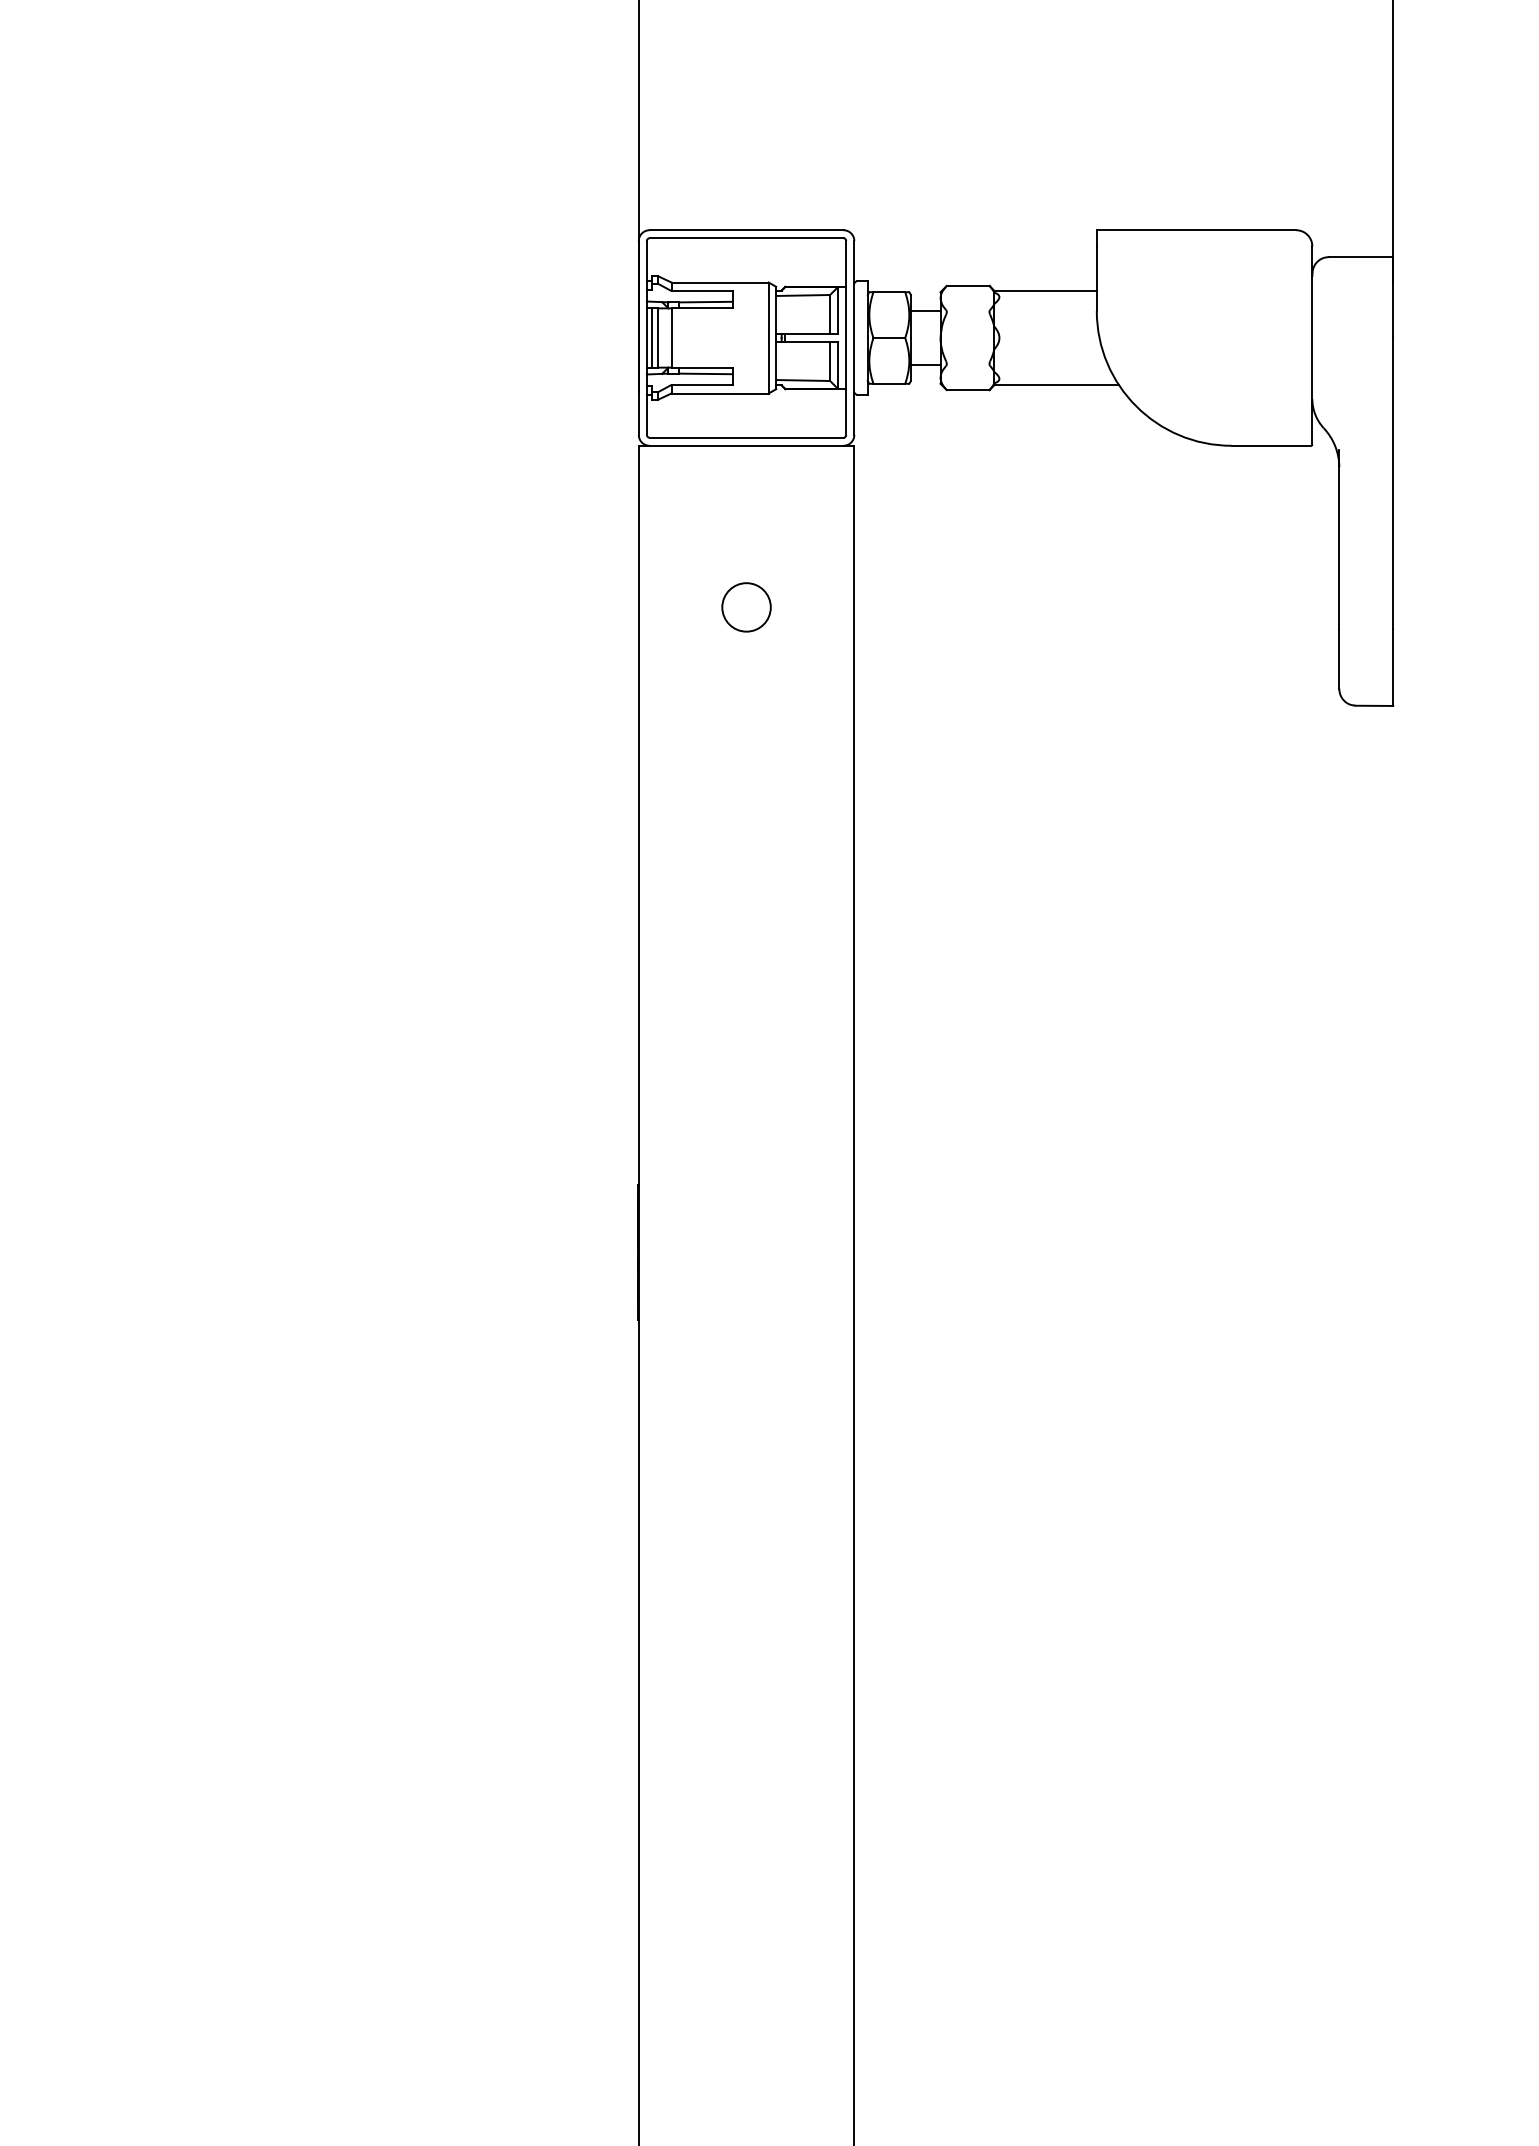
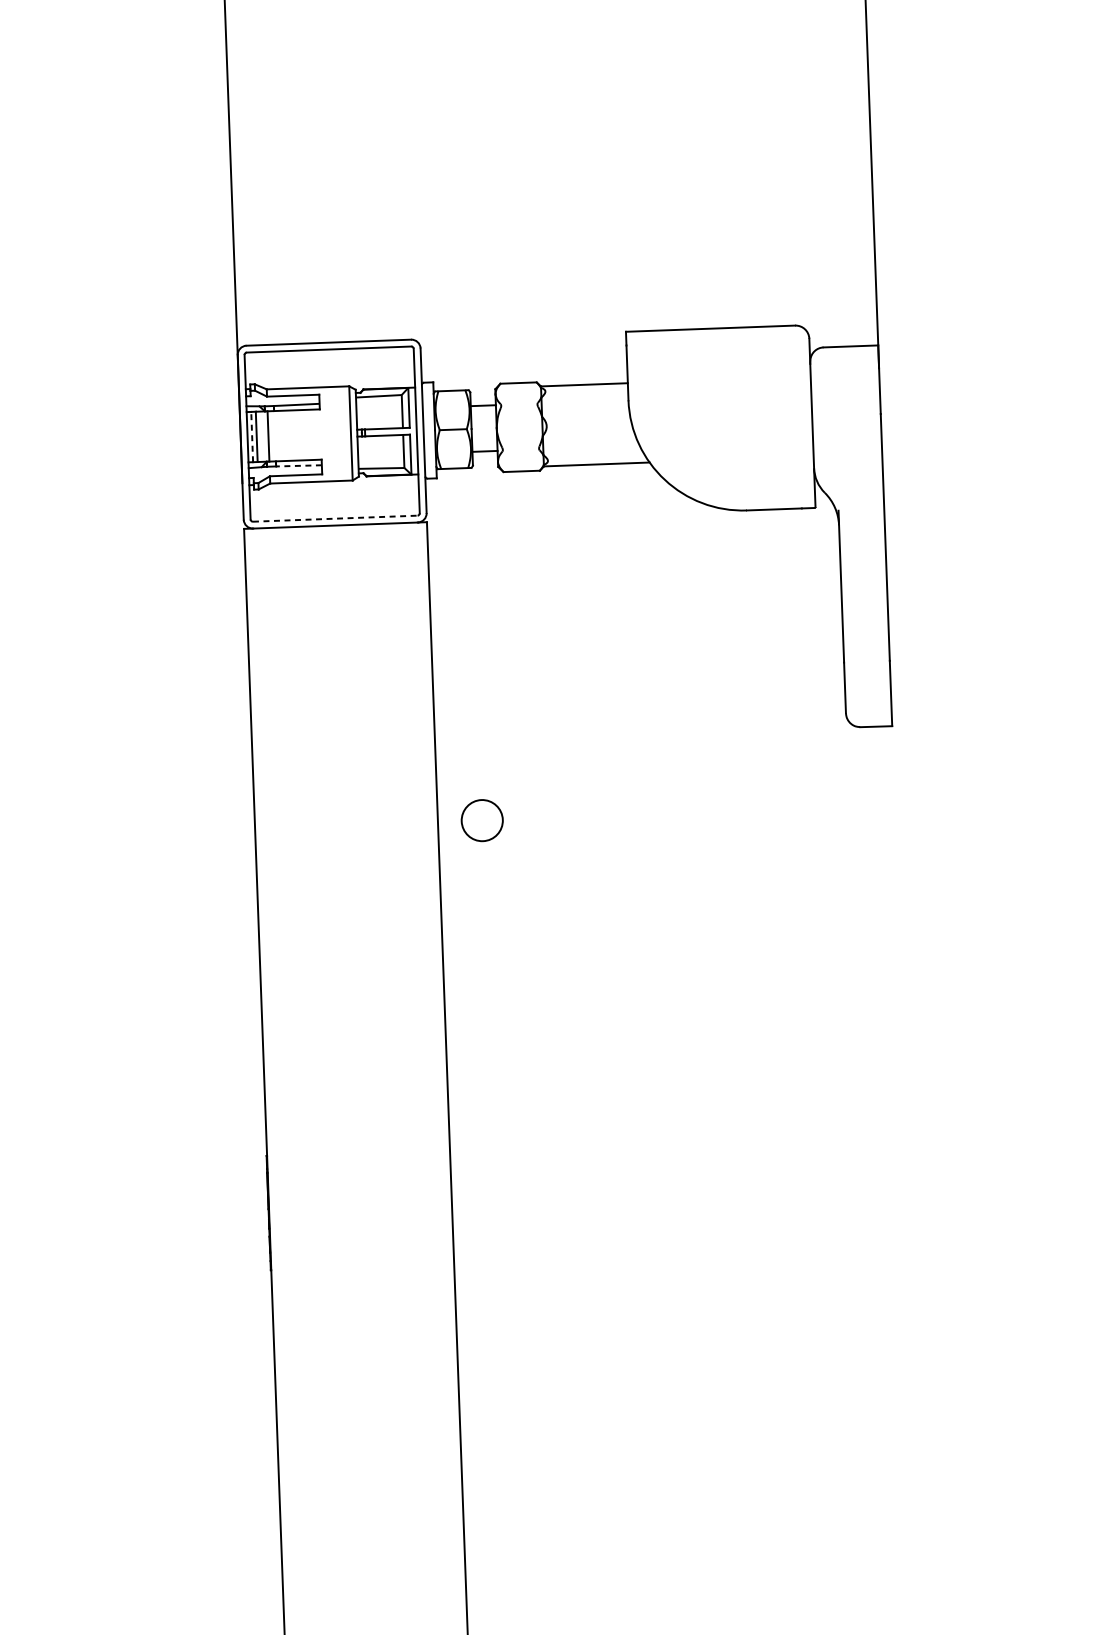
line: (652, 338) -> (252, 437), solid -> dashed
line: (705, 373) -> (298, 465), solid -> dashed
line: (746, 437) -> (335, 518), solid -> dashed
circle: (746, 607) -> (482, 820), moved

